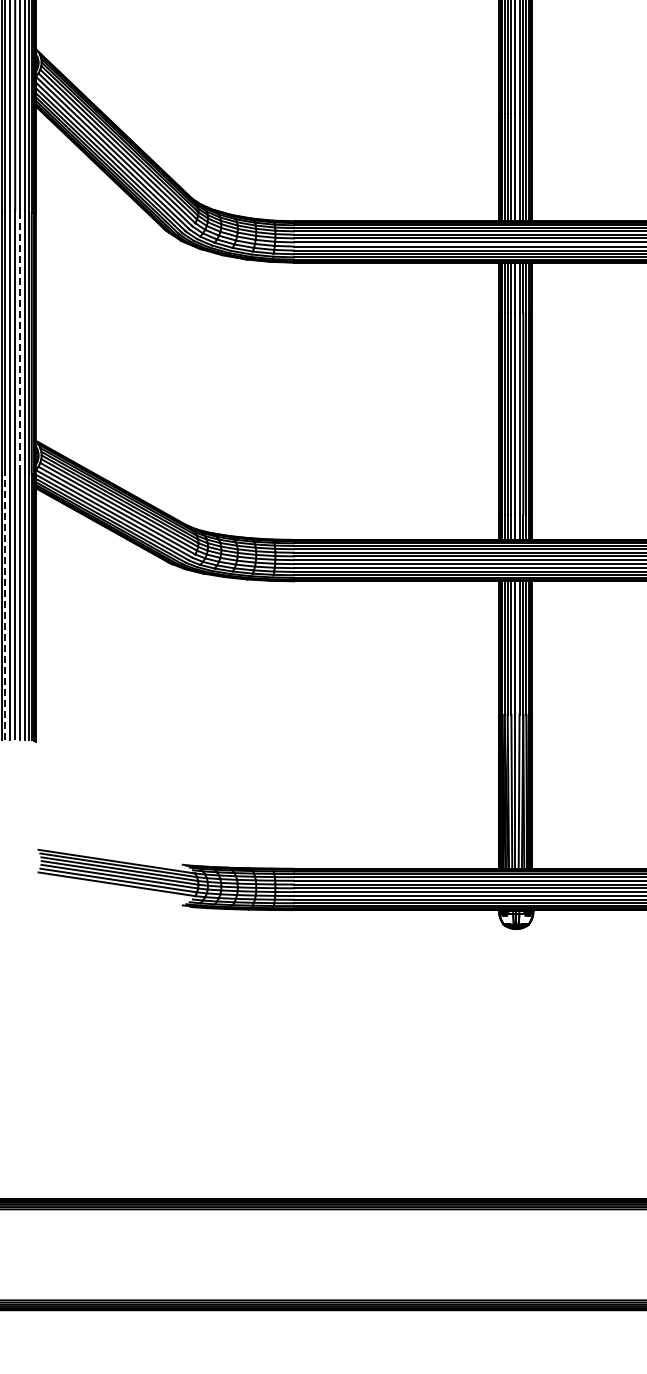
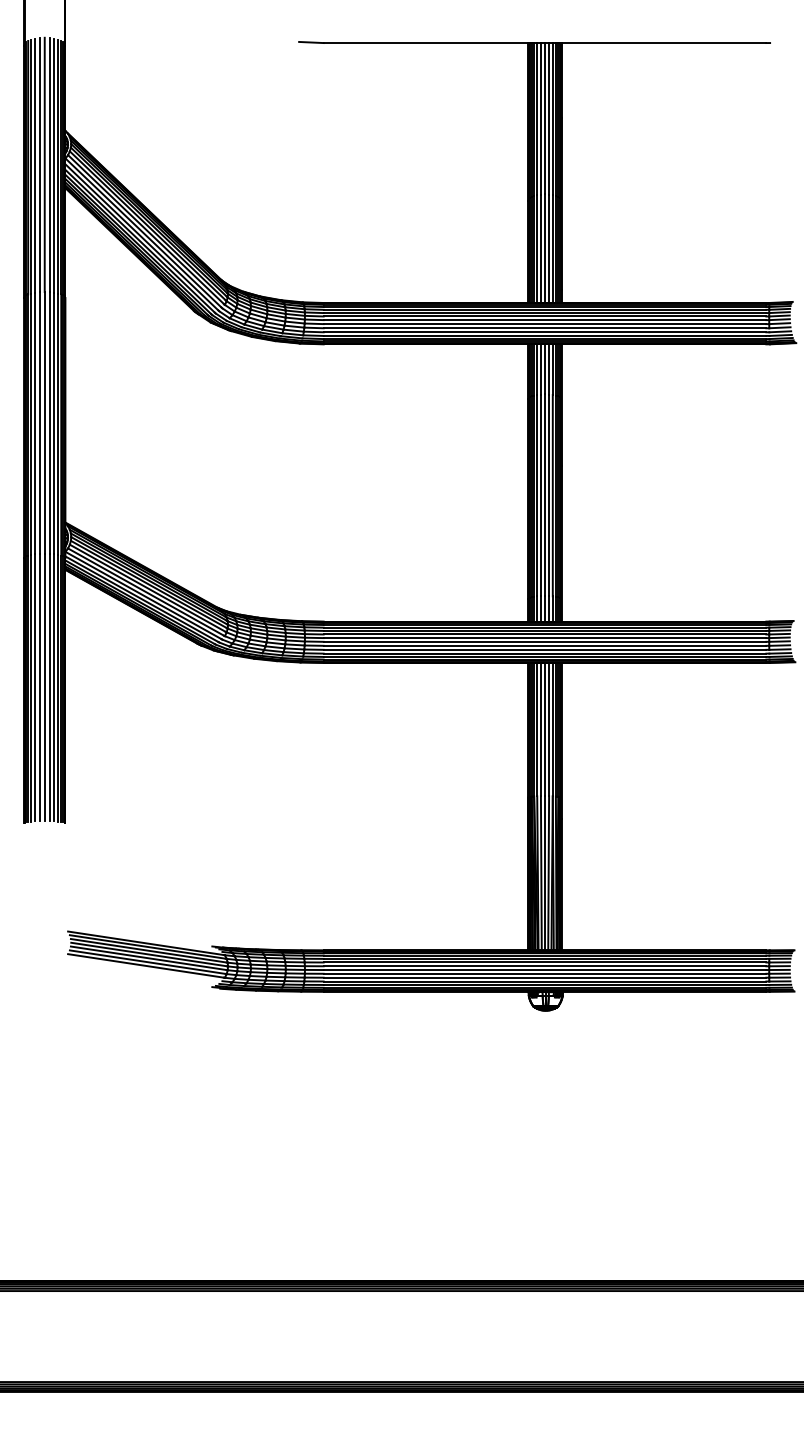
line: (19, 341) -> (49, 423), dashed -> solid
line: (5, 605) -> (35, 687), dashed -> solid

